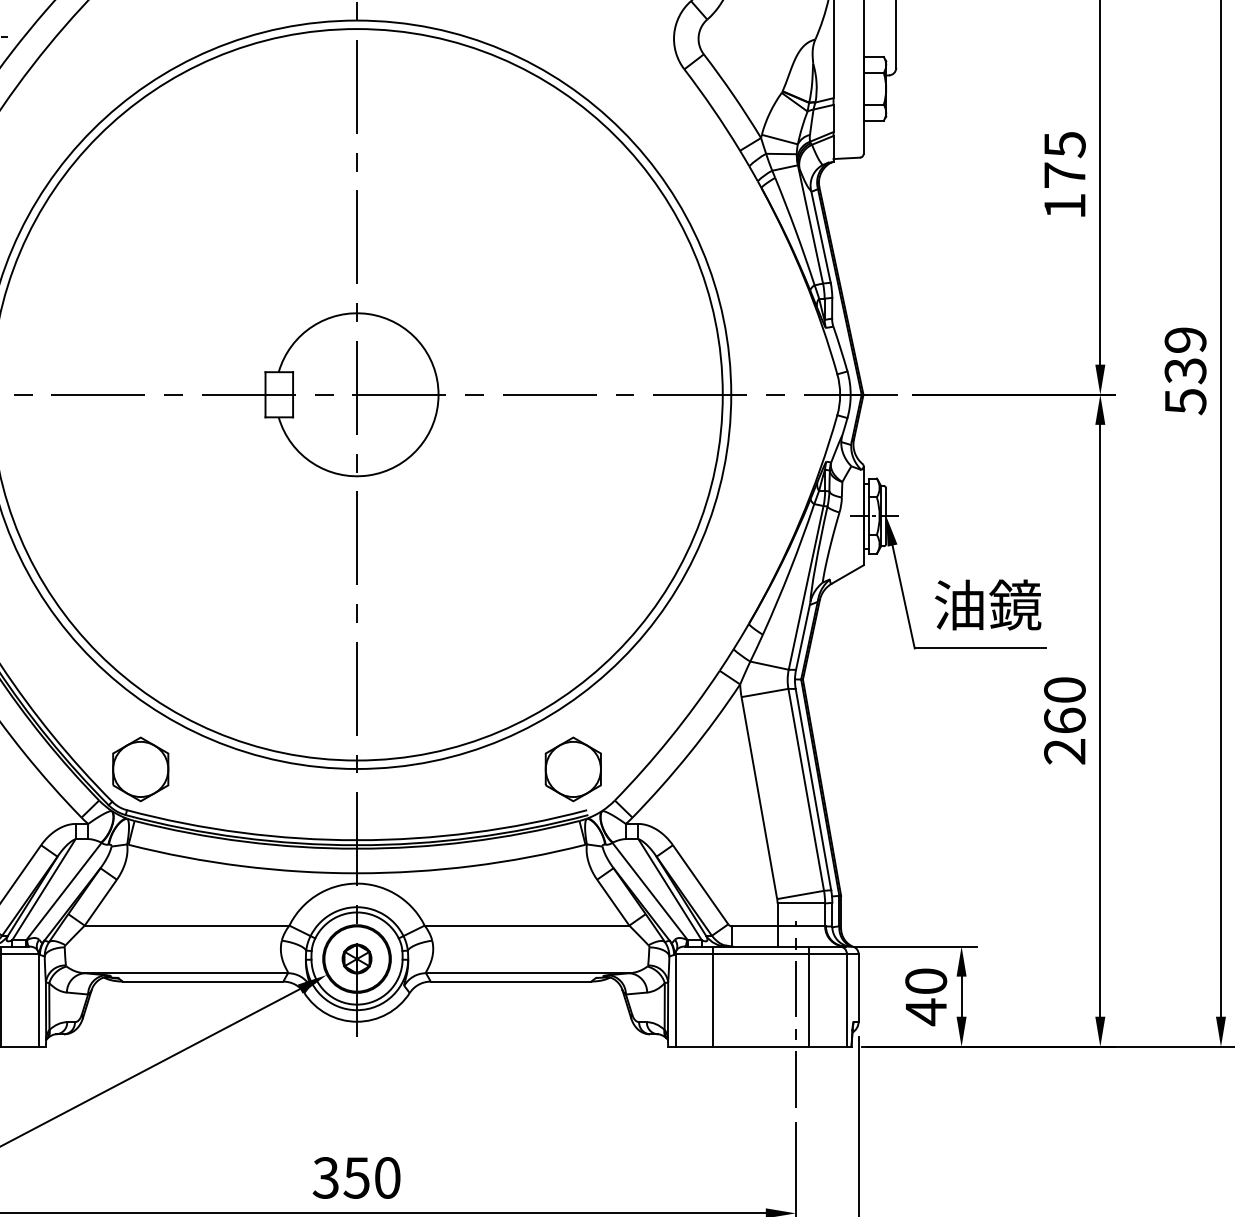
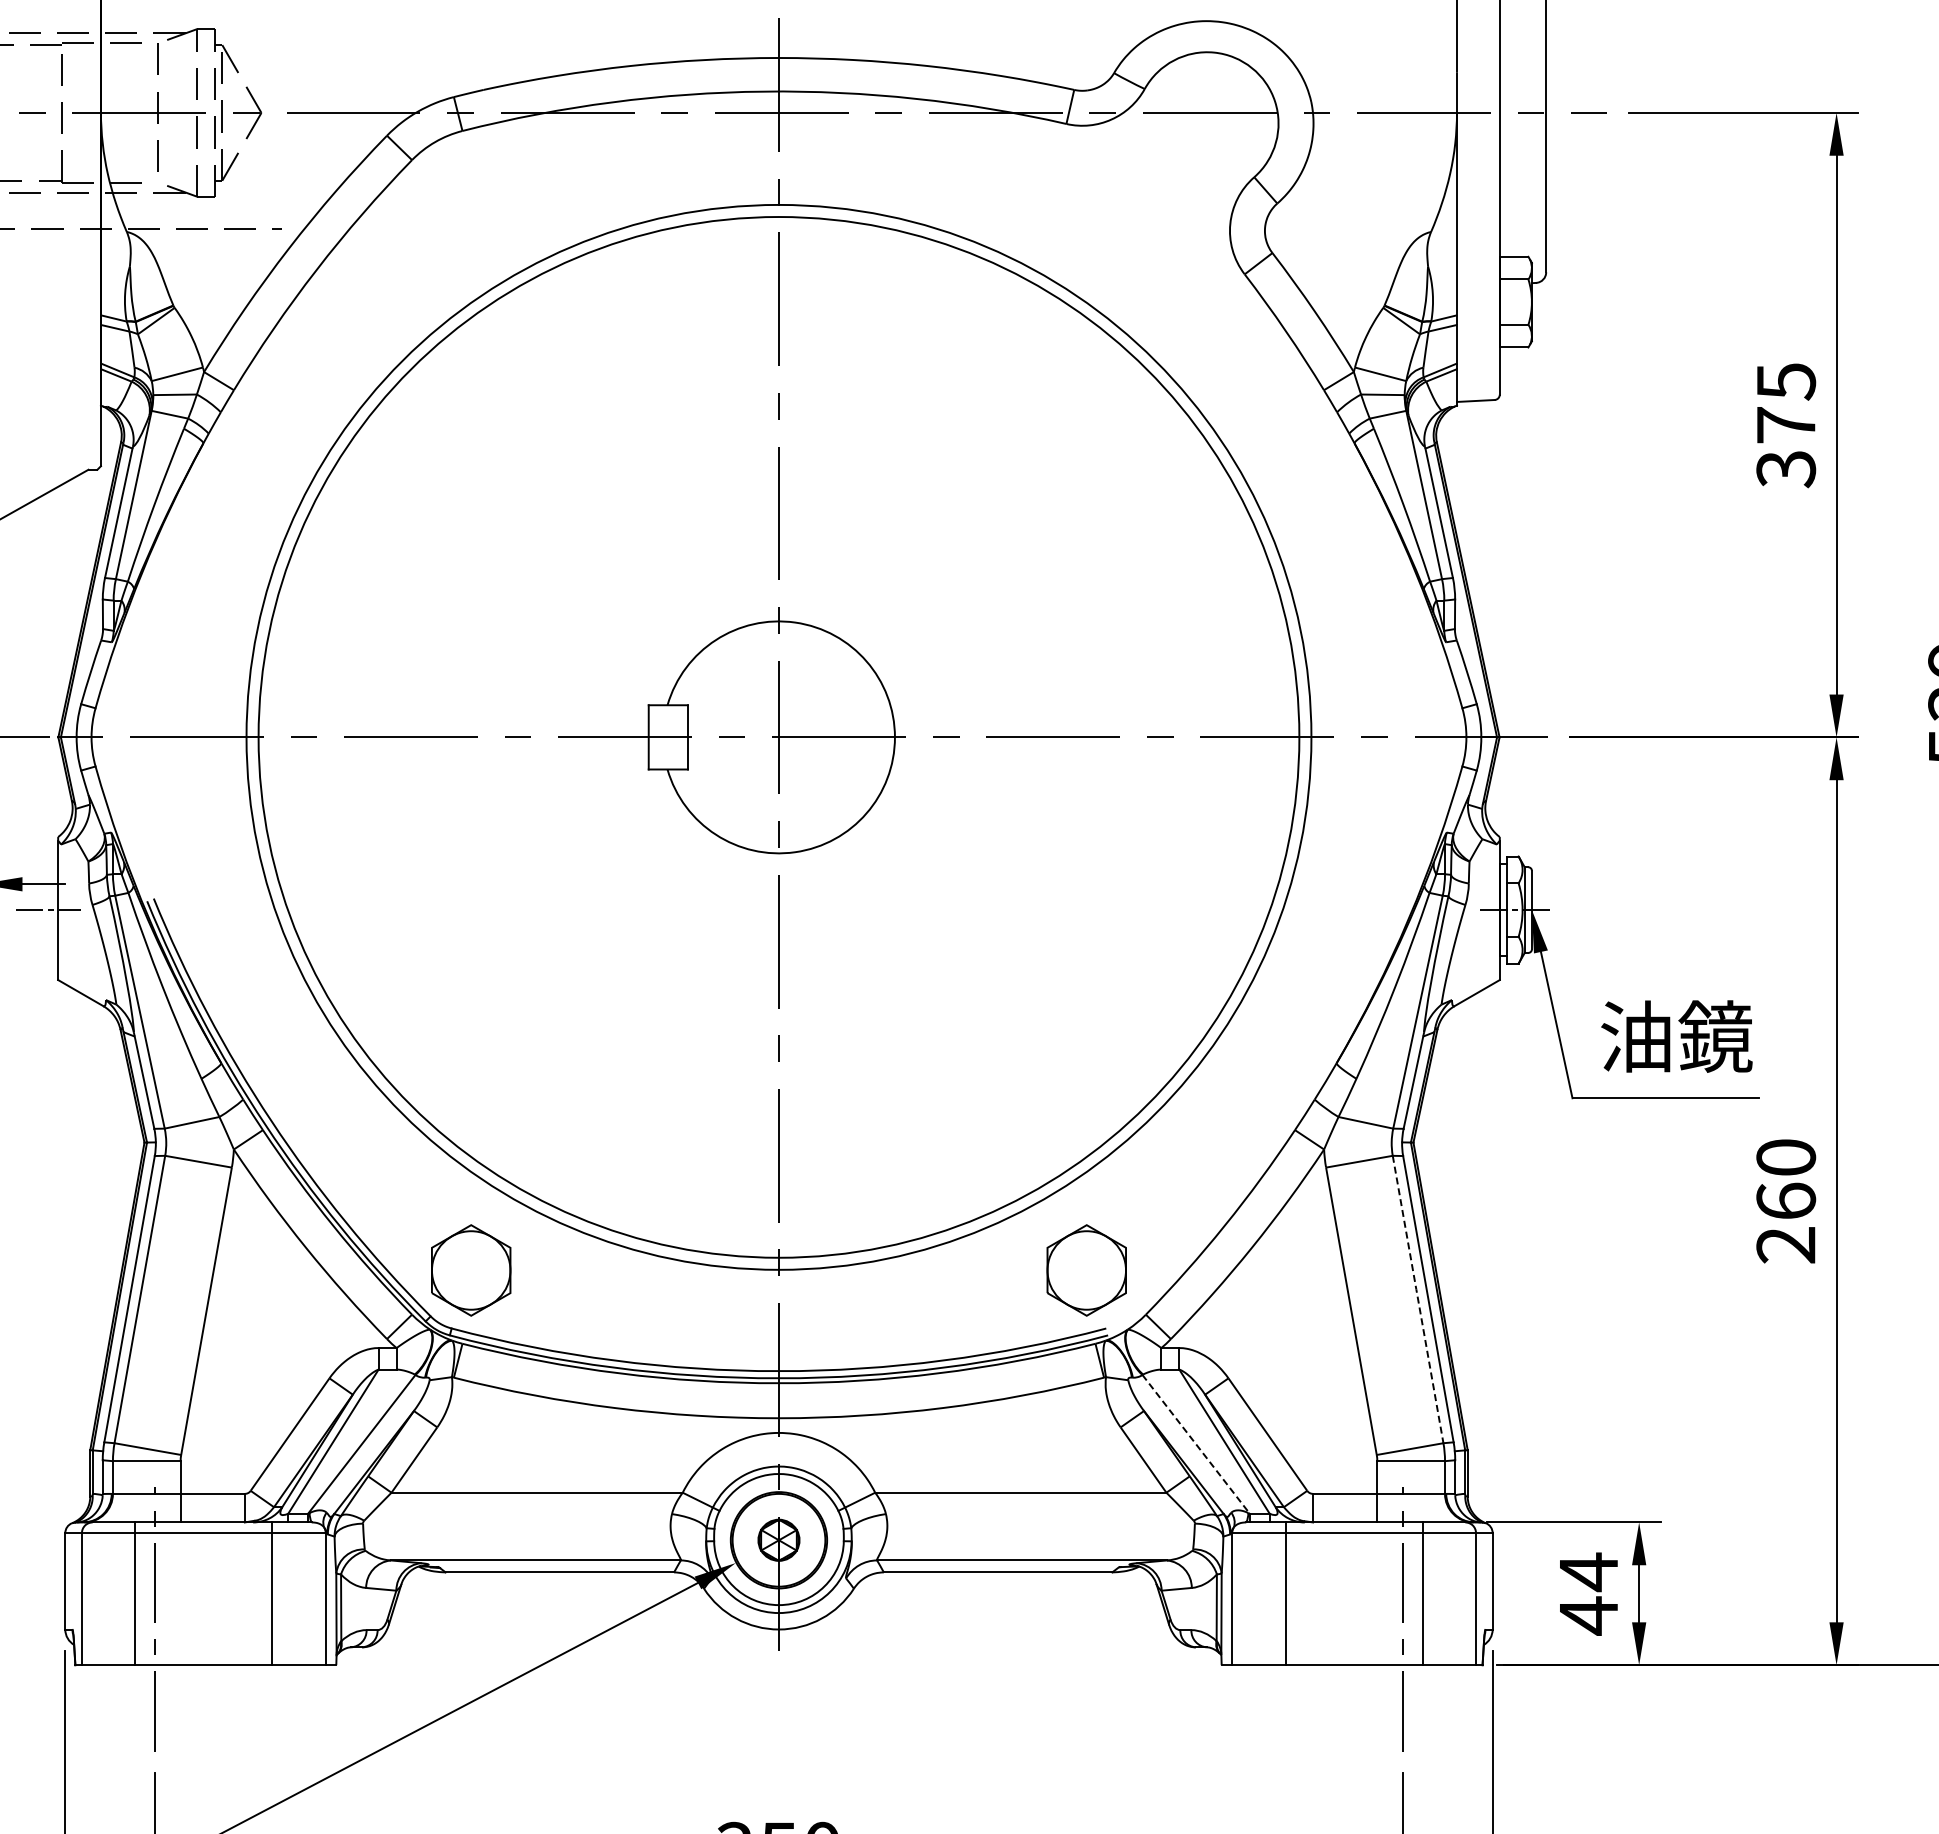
text: (1065, 206) -> (1786, 469), 175 -> 375
line: (806, 789) -> (1418, 1299), solid -> dashed
line: (650, 891) -> (1196, 1444), solid -> dashed
text: (925, 981) -> (1588, 1572), 40 -> 44

